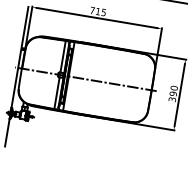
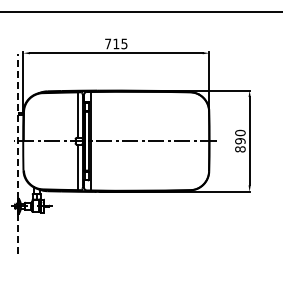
line: (16, 76) -> (17, 153), solid -> dashed
text: (172, 99) -> (240, 149), 390 -> 890

